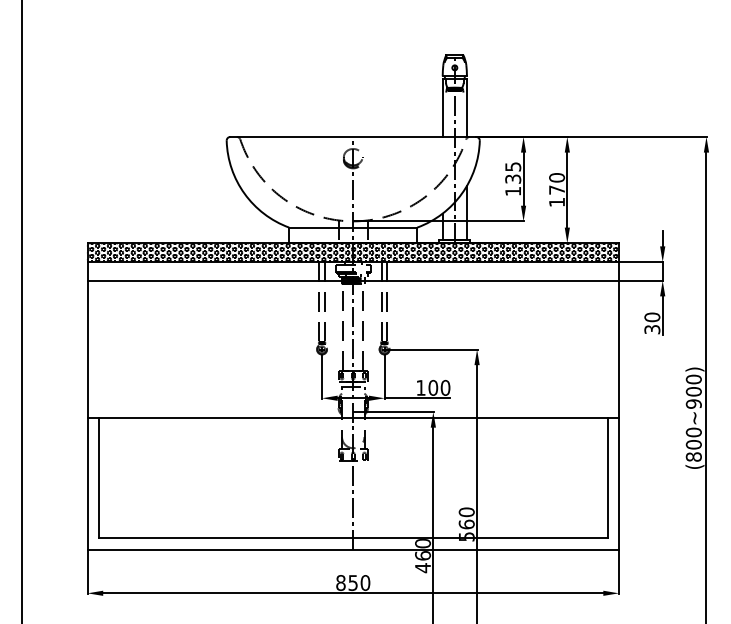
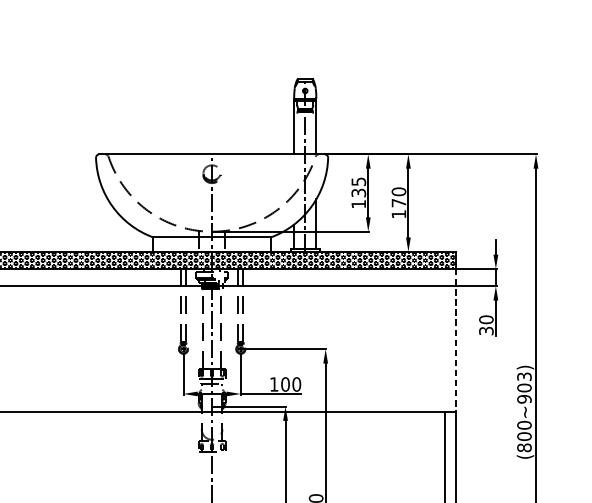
line: (618, 340) -> (455, 340), solid -> dashed
text: (693, 379) -> (524, 376), (800~900) -> (800~903)

